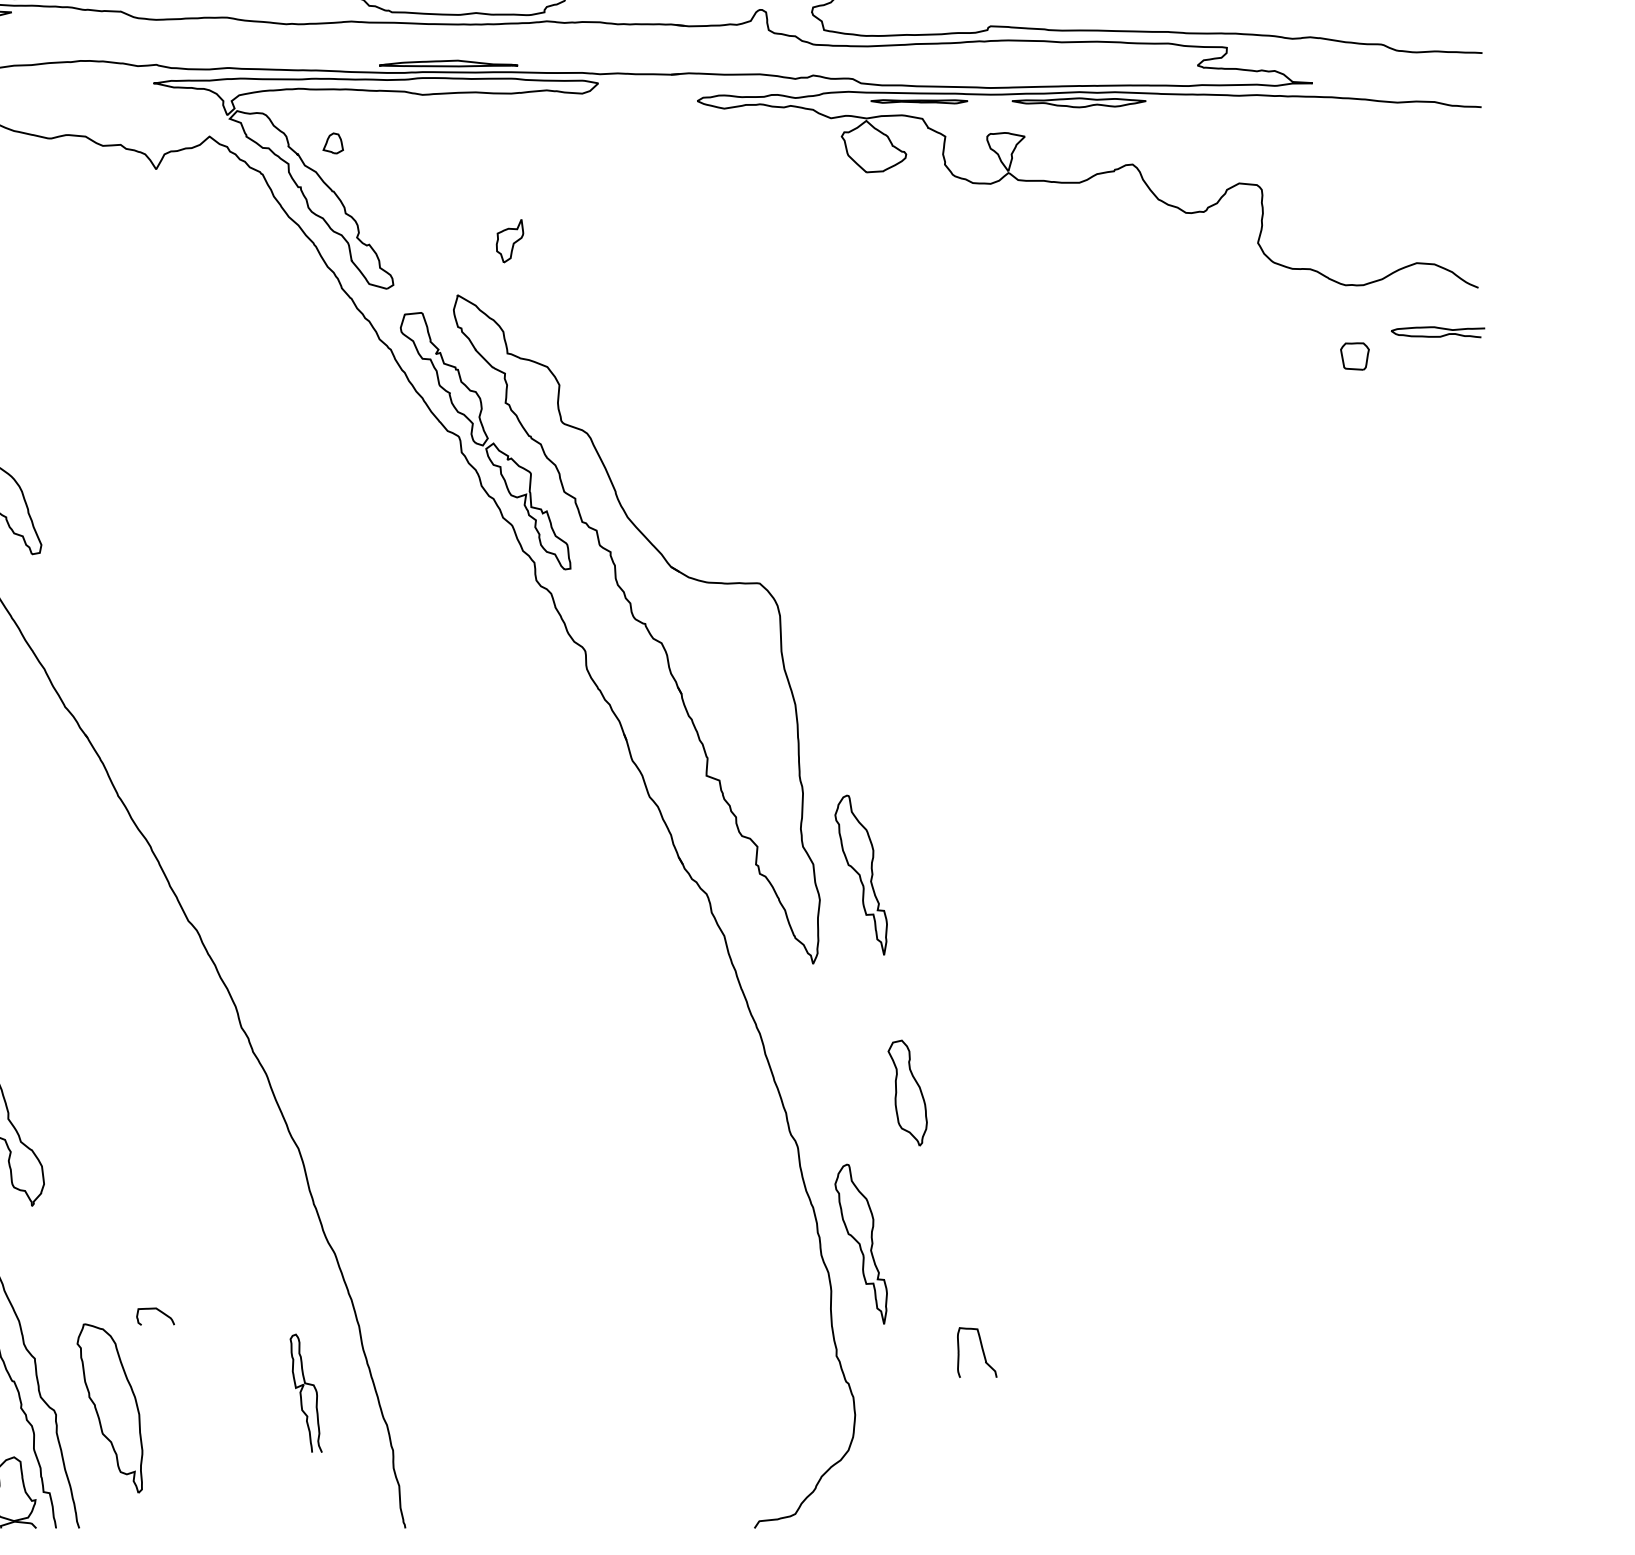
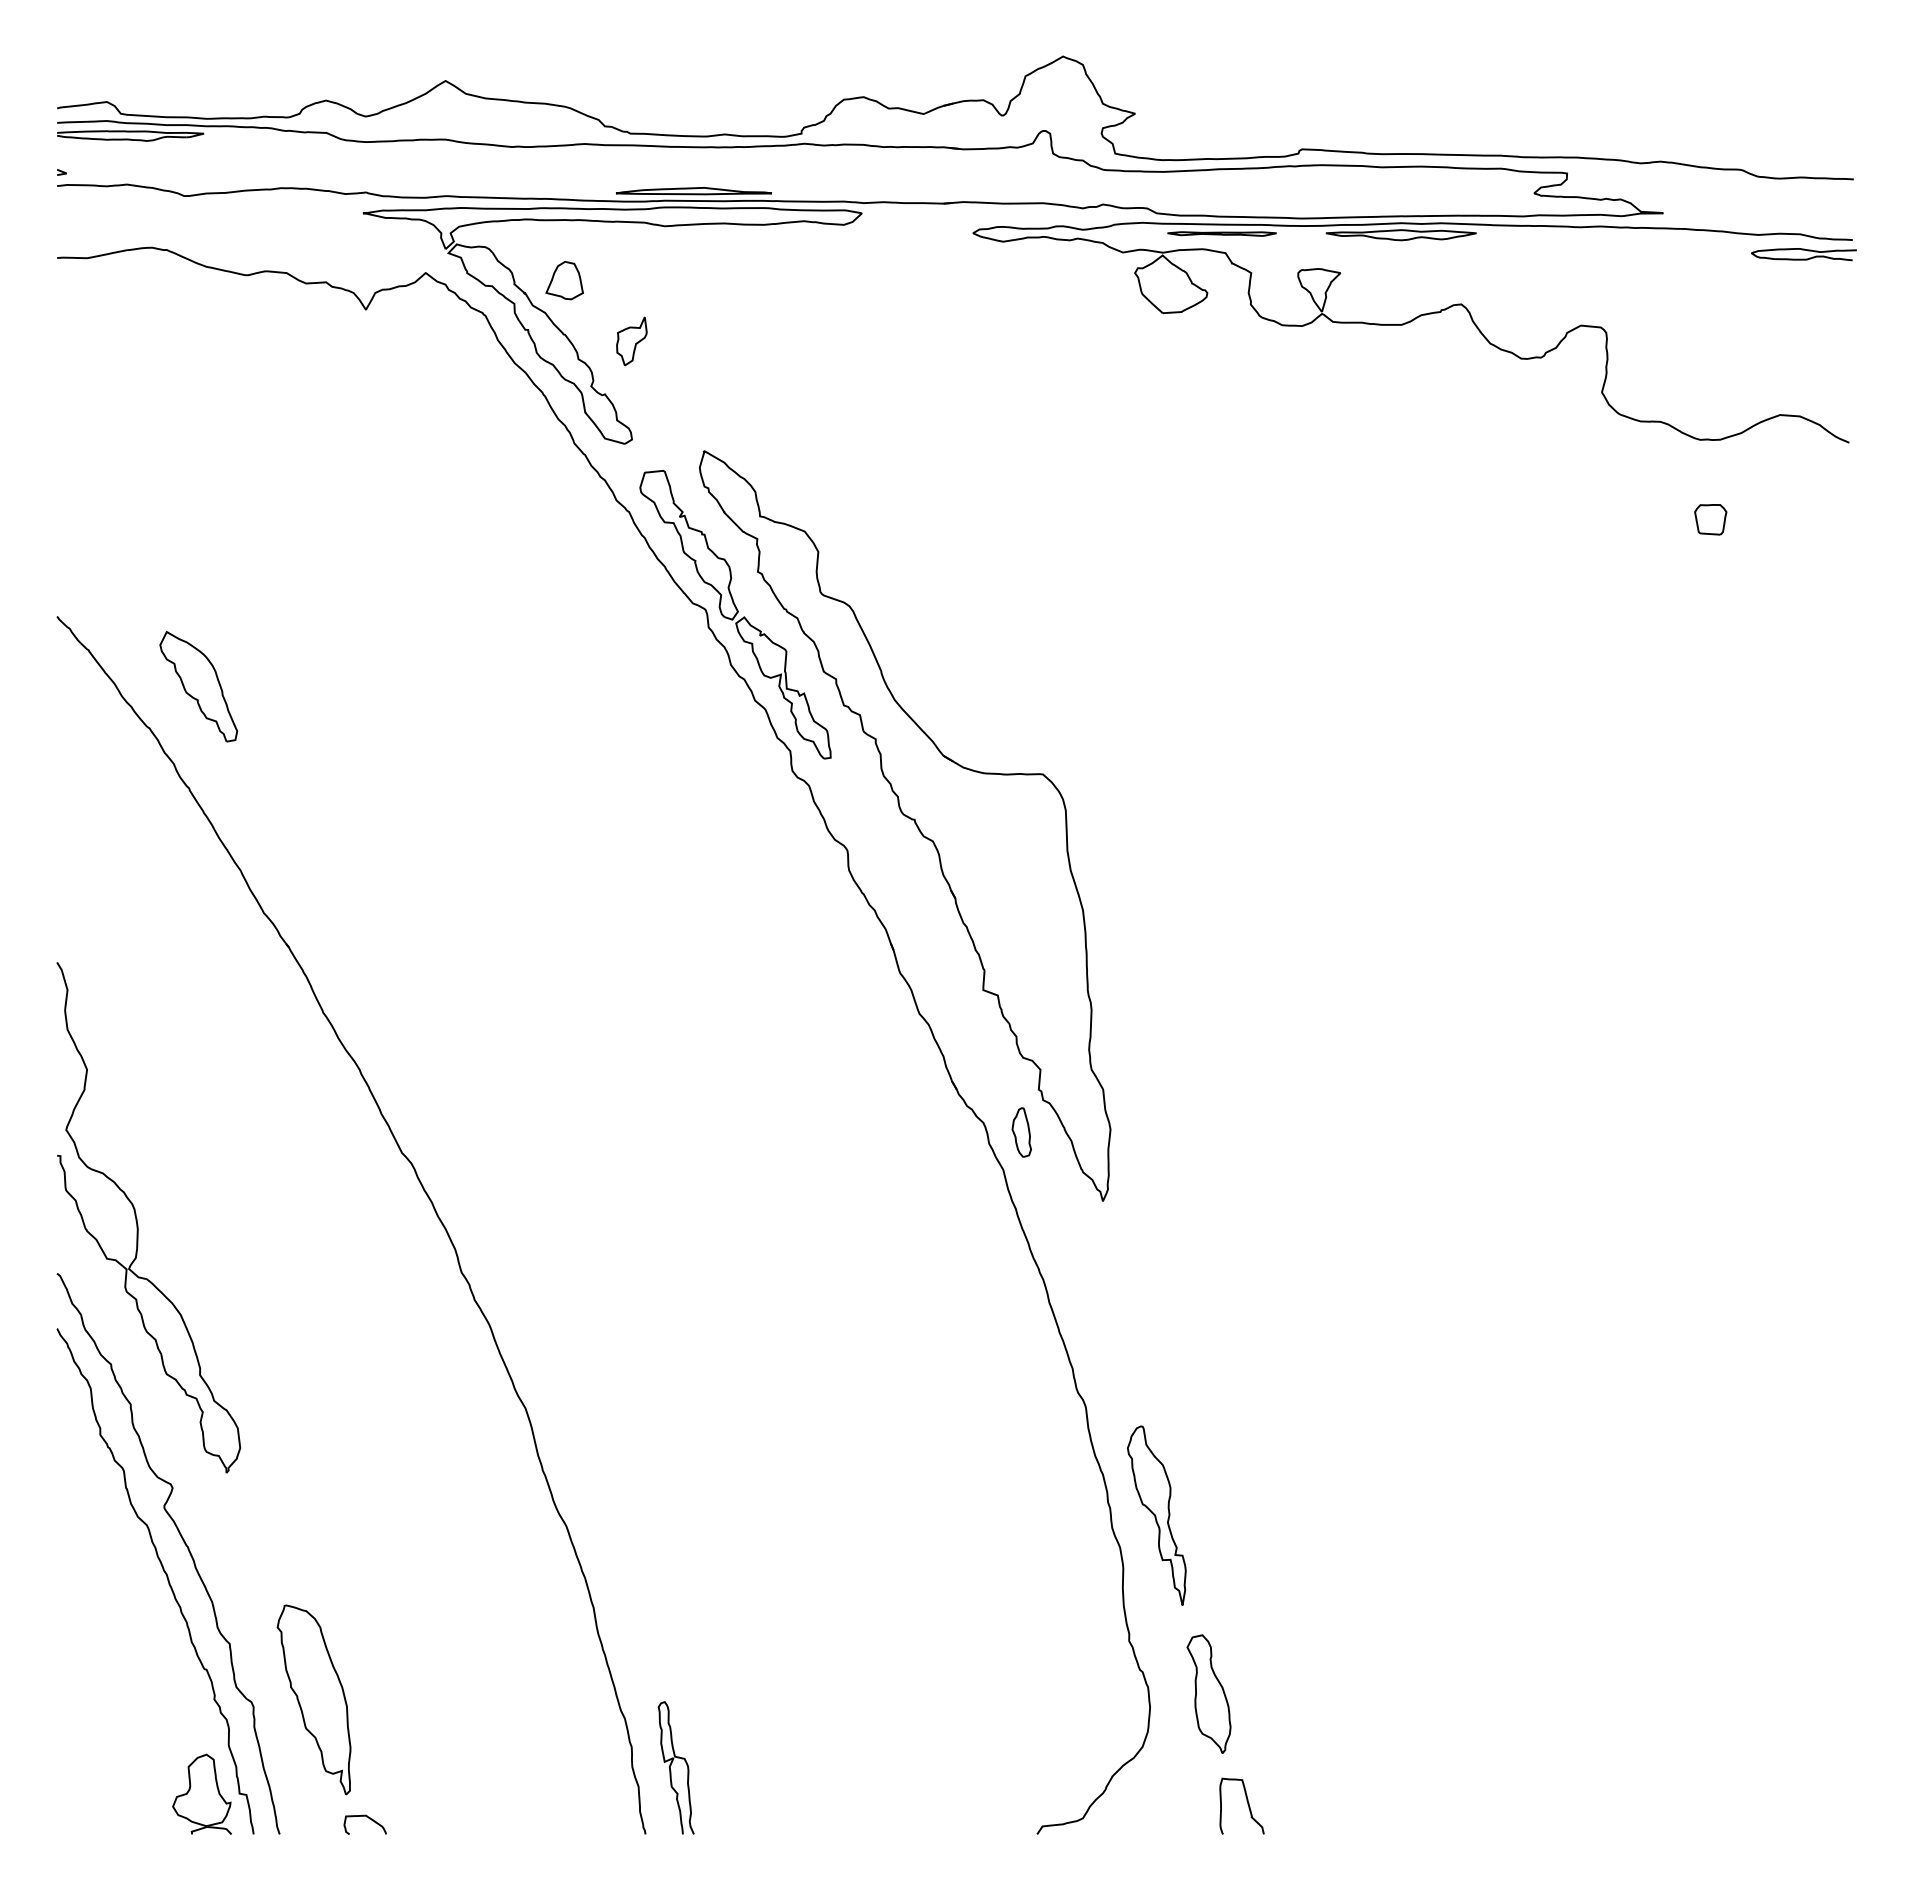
part: (333, 143) -> (564, 280), size x1.67
part: (509, 241) -> (631, 341), moved
curve: (1437, 328) -> (1803, 250), moved
part: (860, 875) -> (1156, 1101), removed
part: (740, 902) -> (1021, 1132), added
part: (907, 1092) -> (1208, 1693), moved
curve: (159, 1311) -> (369, 1819), moved
curve: (982, 1351) -> (1247, 1804), moved
curve: (301, 1391) -> (671, 1765), moved

